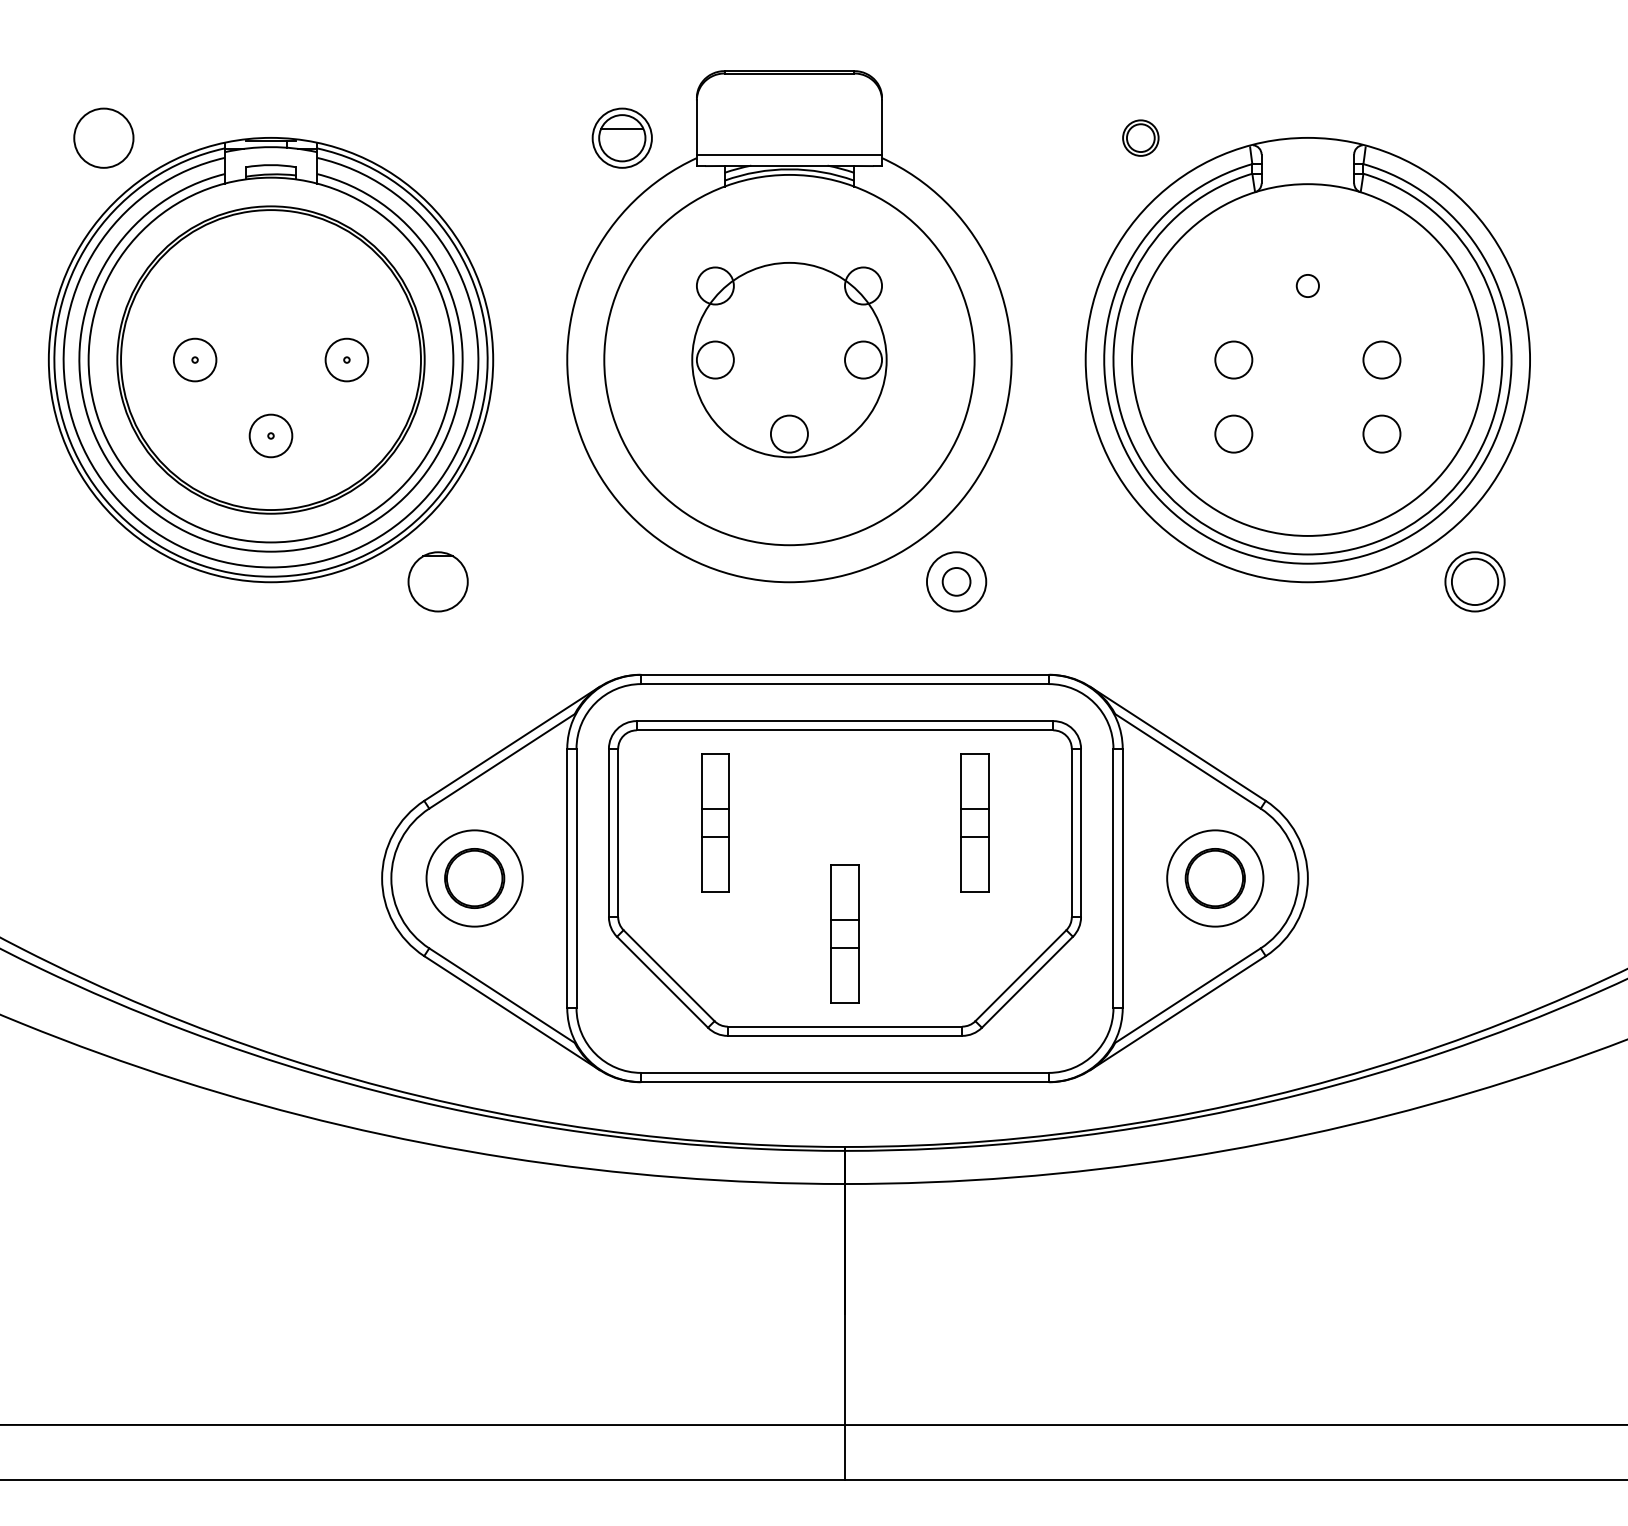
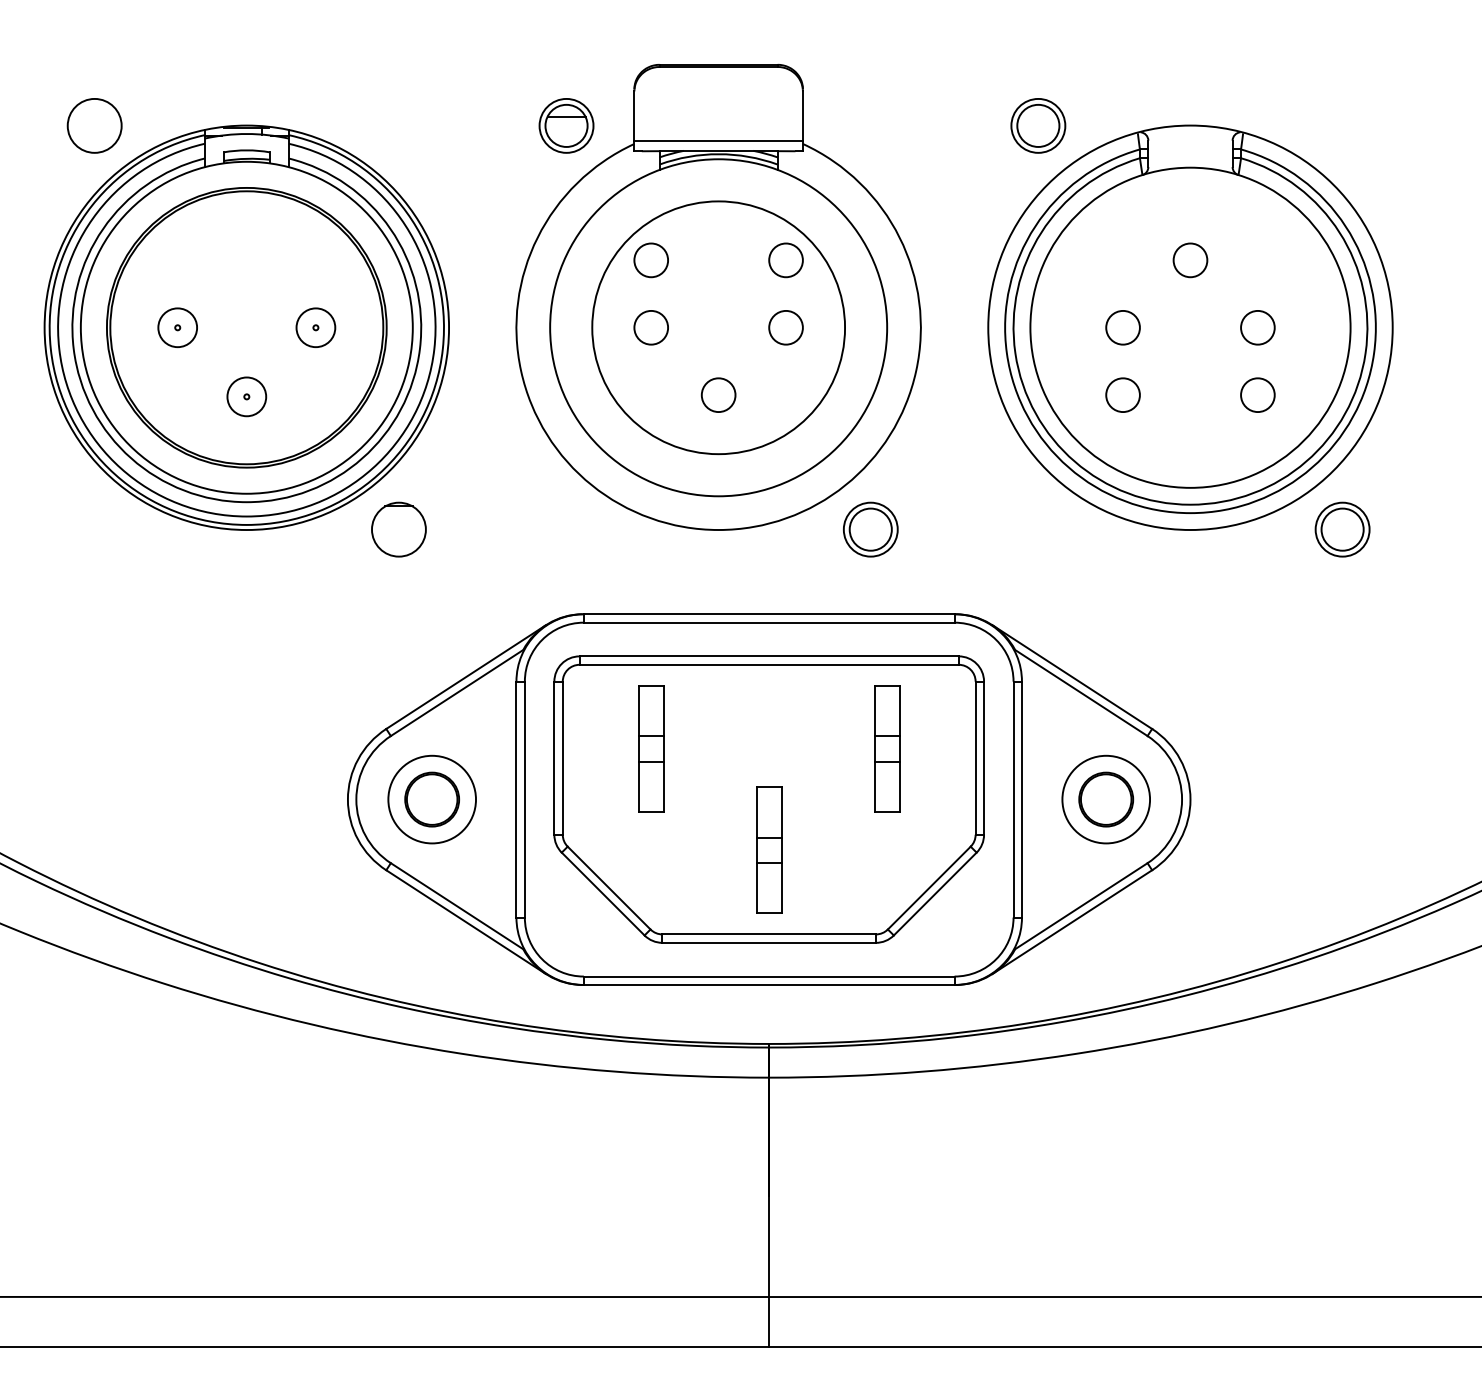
part: (1140, 137) -> (1038, 125), size x1.67
circle: (1307, 285) -> (1190, 259), size x1.67
circle: (789, 359) -> (718, 327), size x1.43
circle: (956, 581) -> (870, 529), size x1.67

